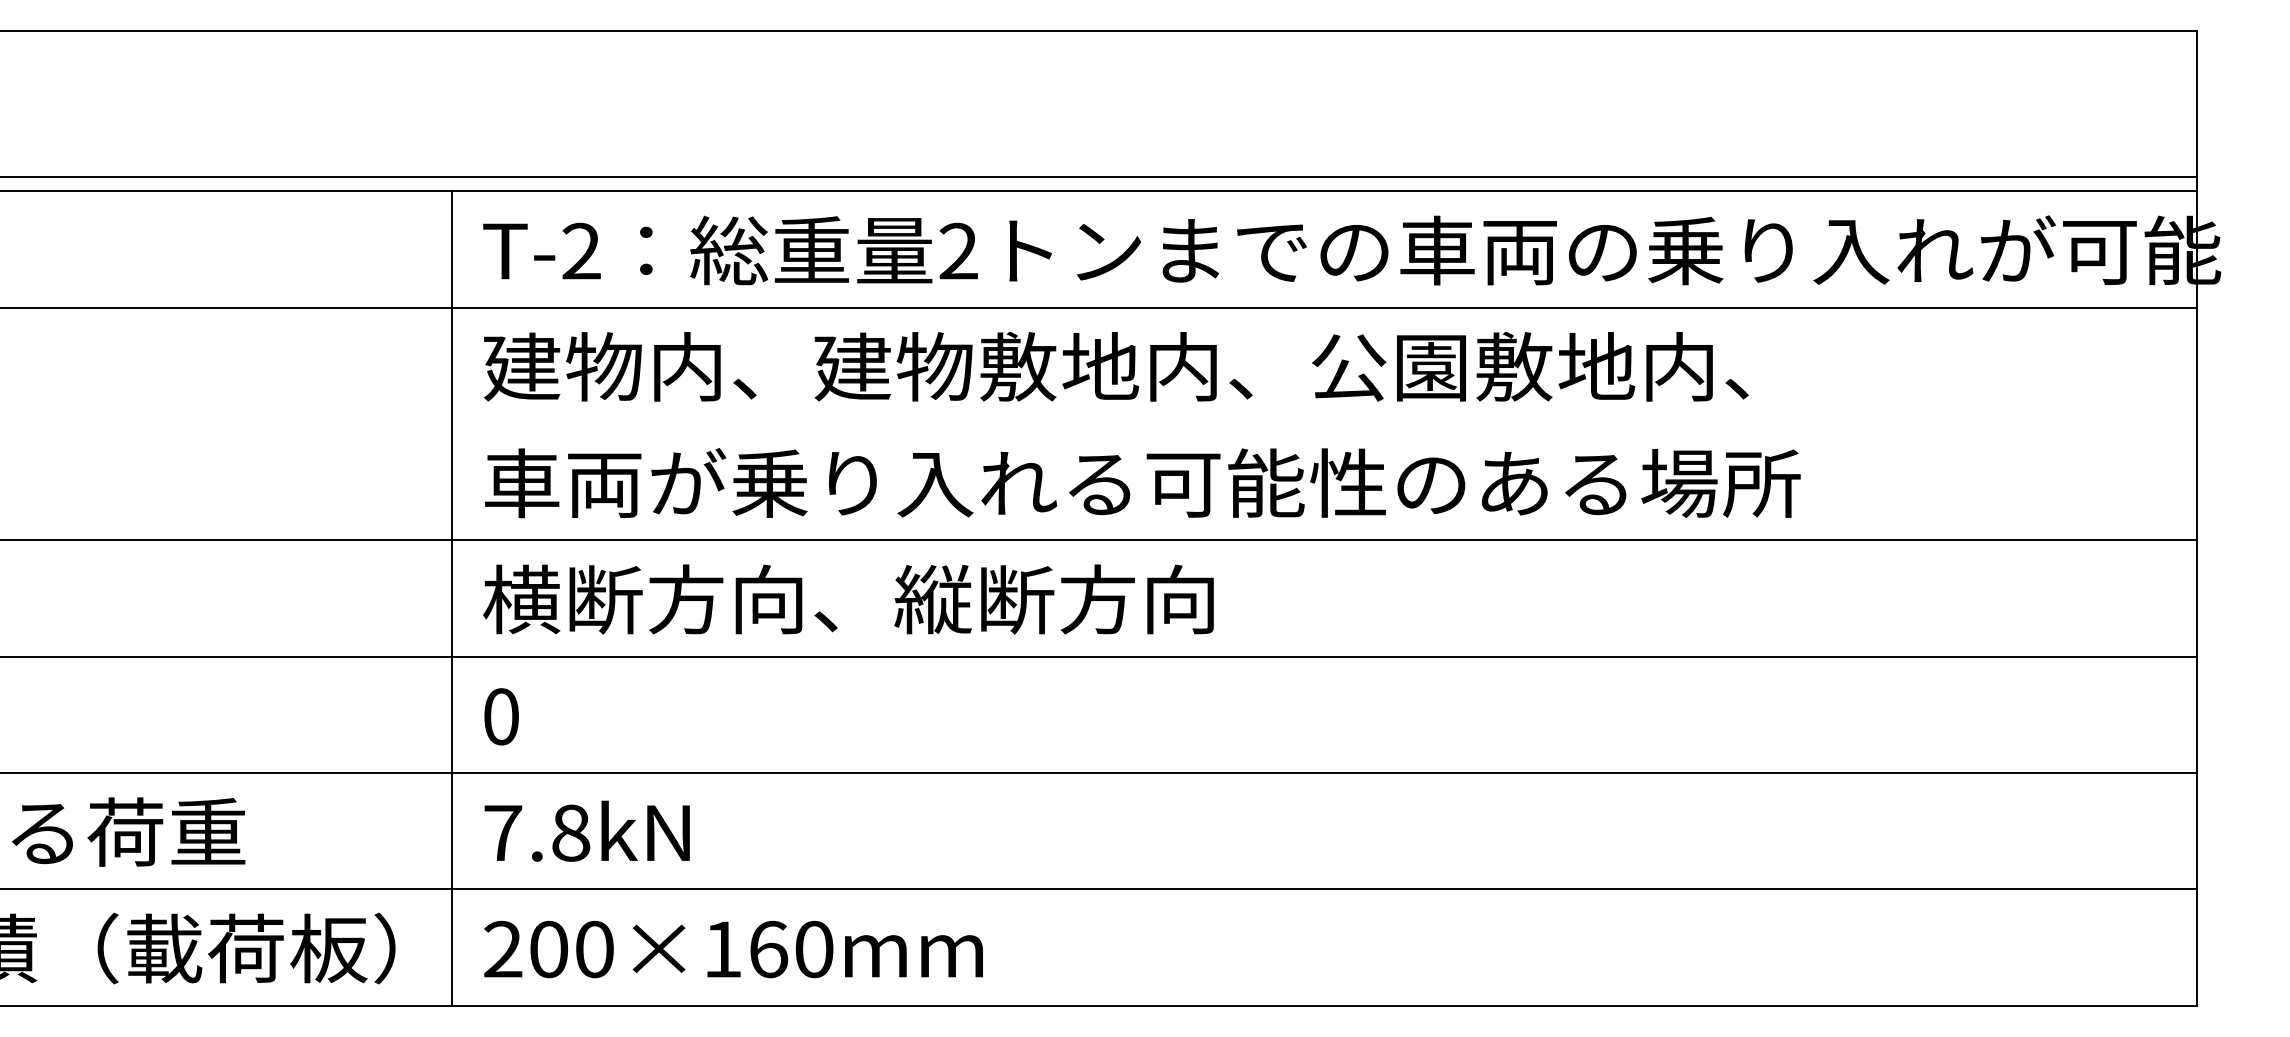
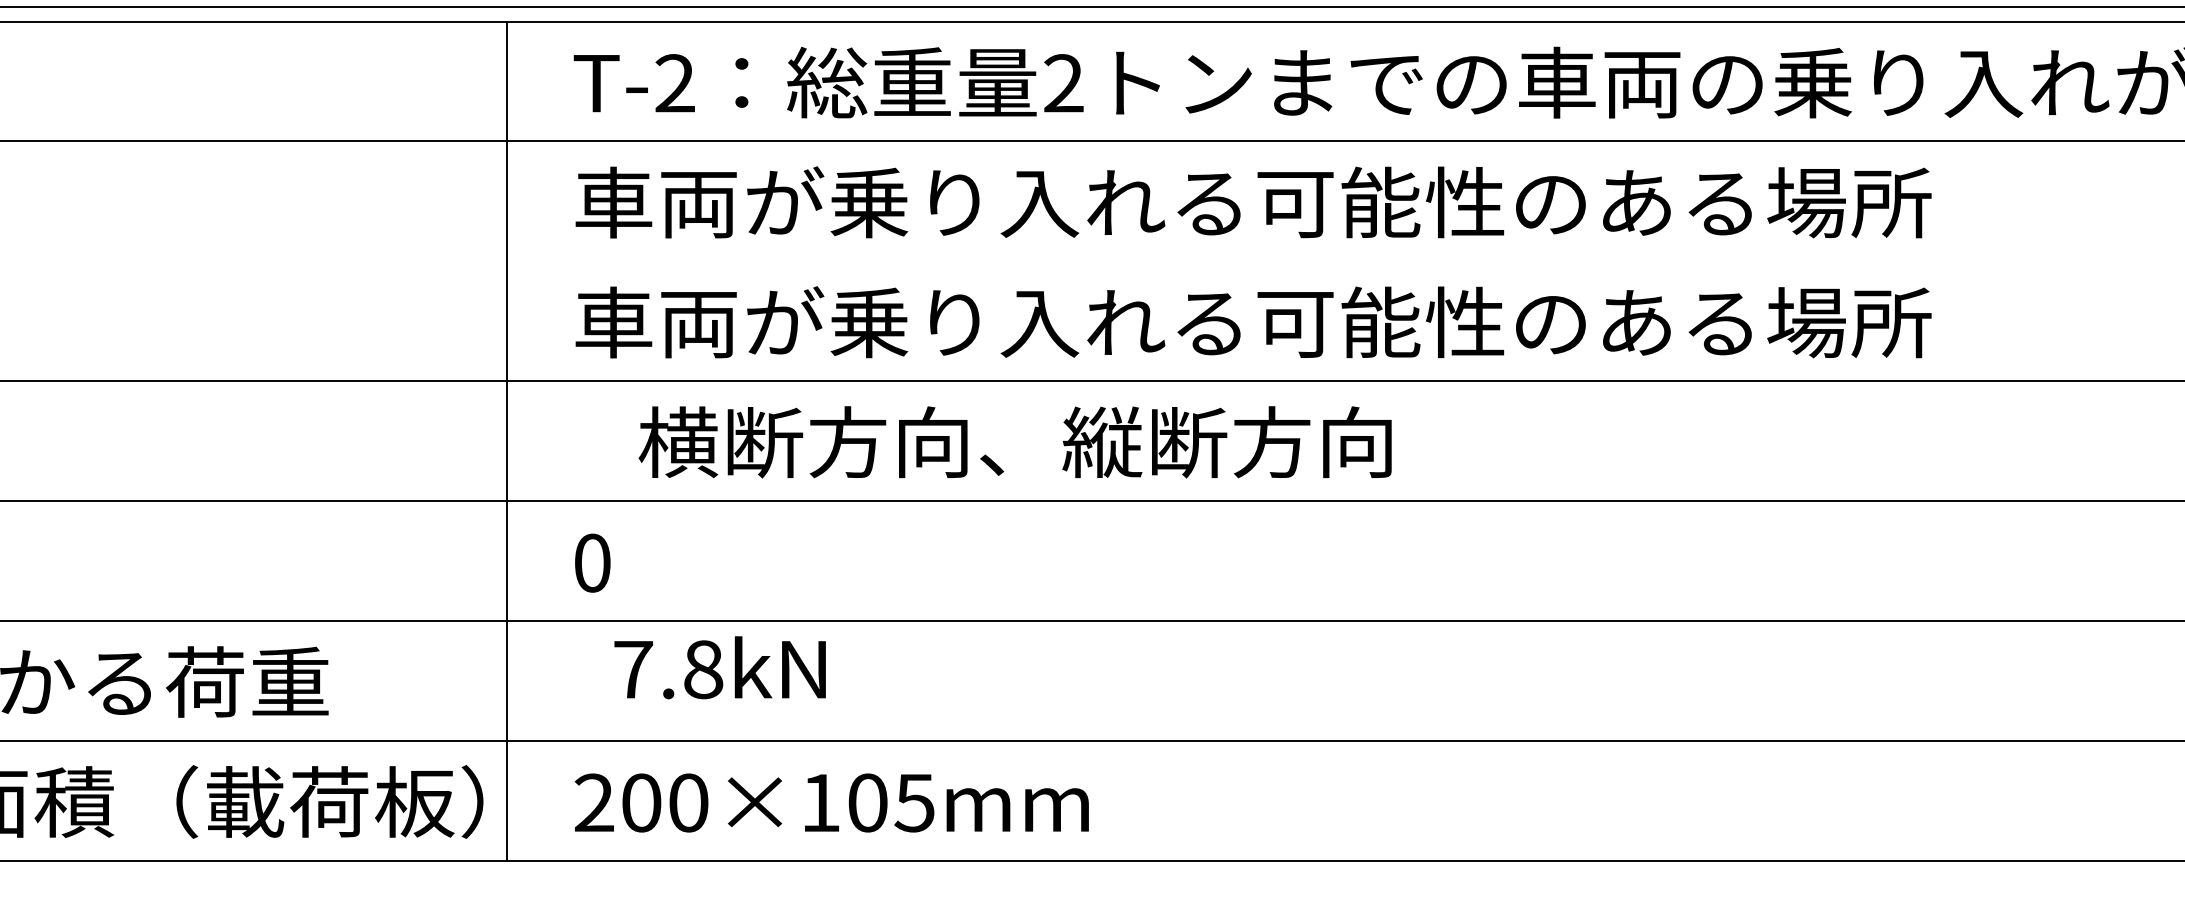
text: (1141, 366) -> (1252, 202), 建物内、建物敷地内、公園敷地内、 -> 車両が乗り入れる可能性のある場所
line: (451, 598) -> (507, 441), moved
text: (848, 599) -> (1015, 442), moved
text: (586, 830) -> (719, 666), moved
text: (791, 949) -> (891, 802), 200×160mm -> 200×105mm

